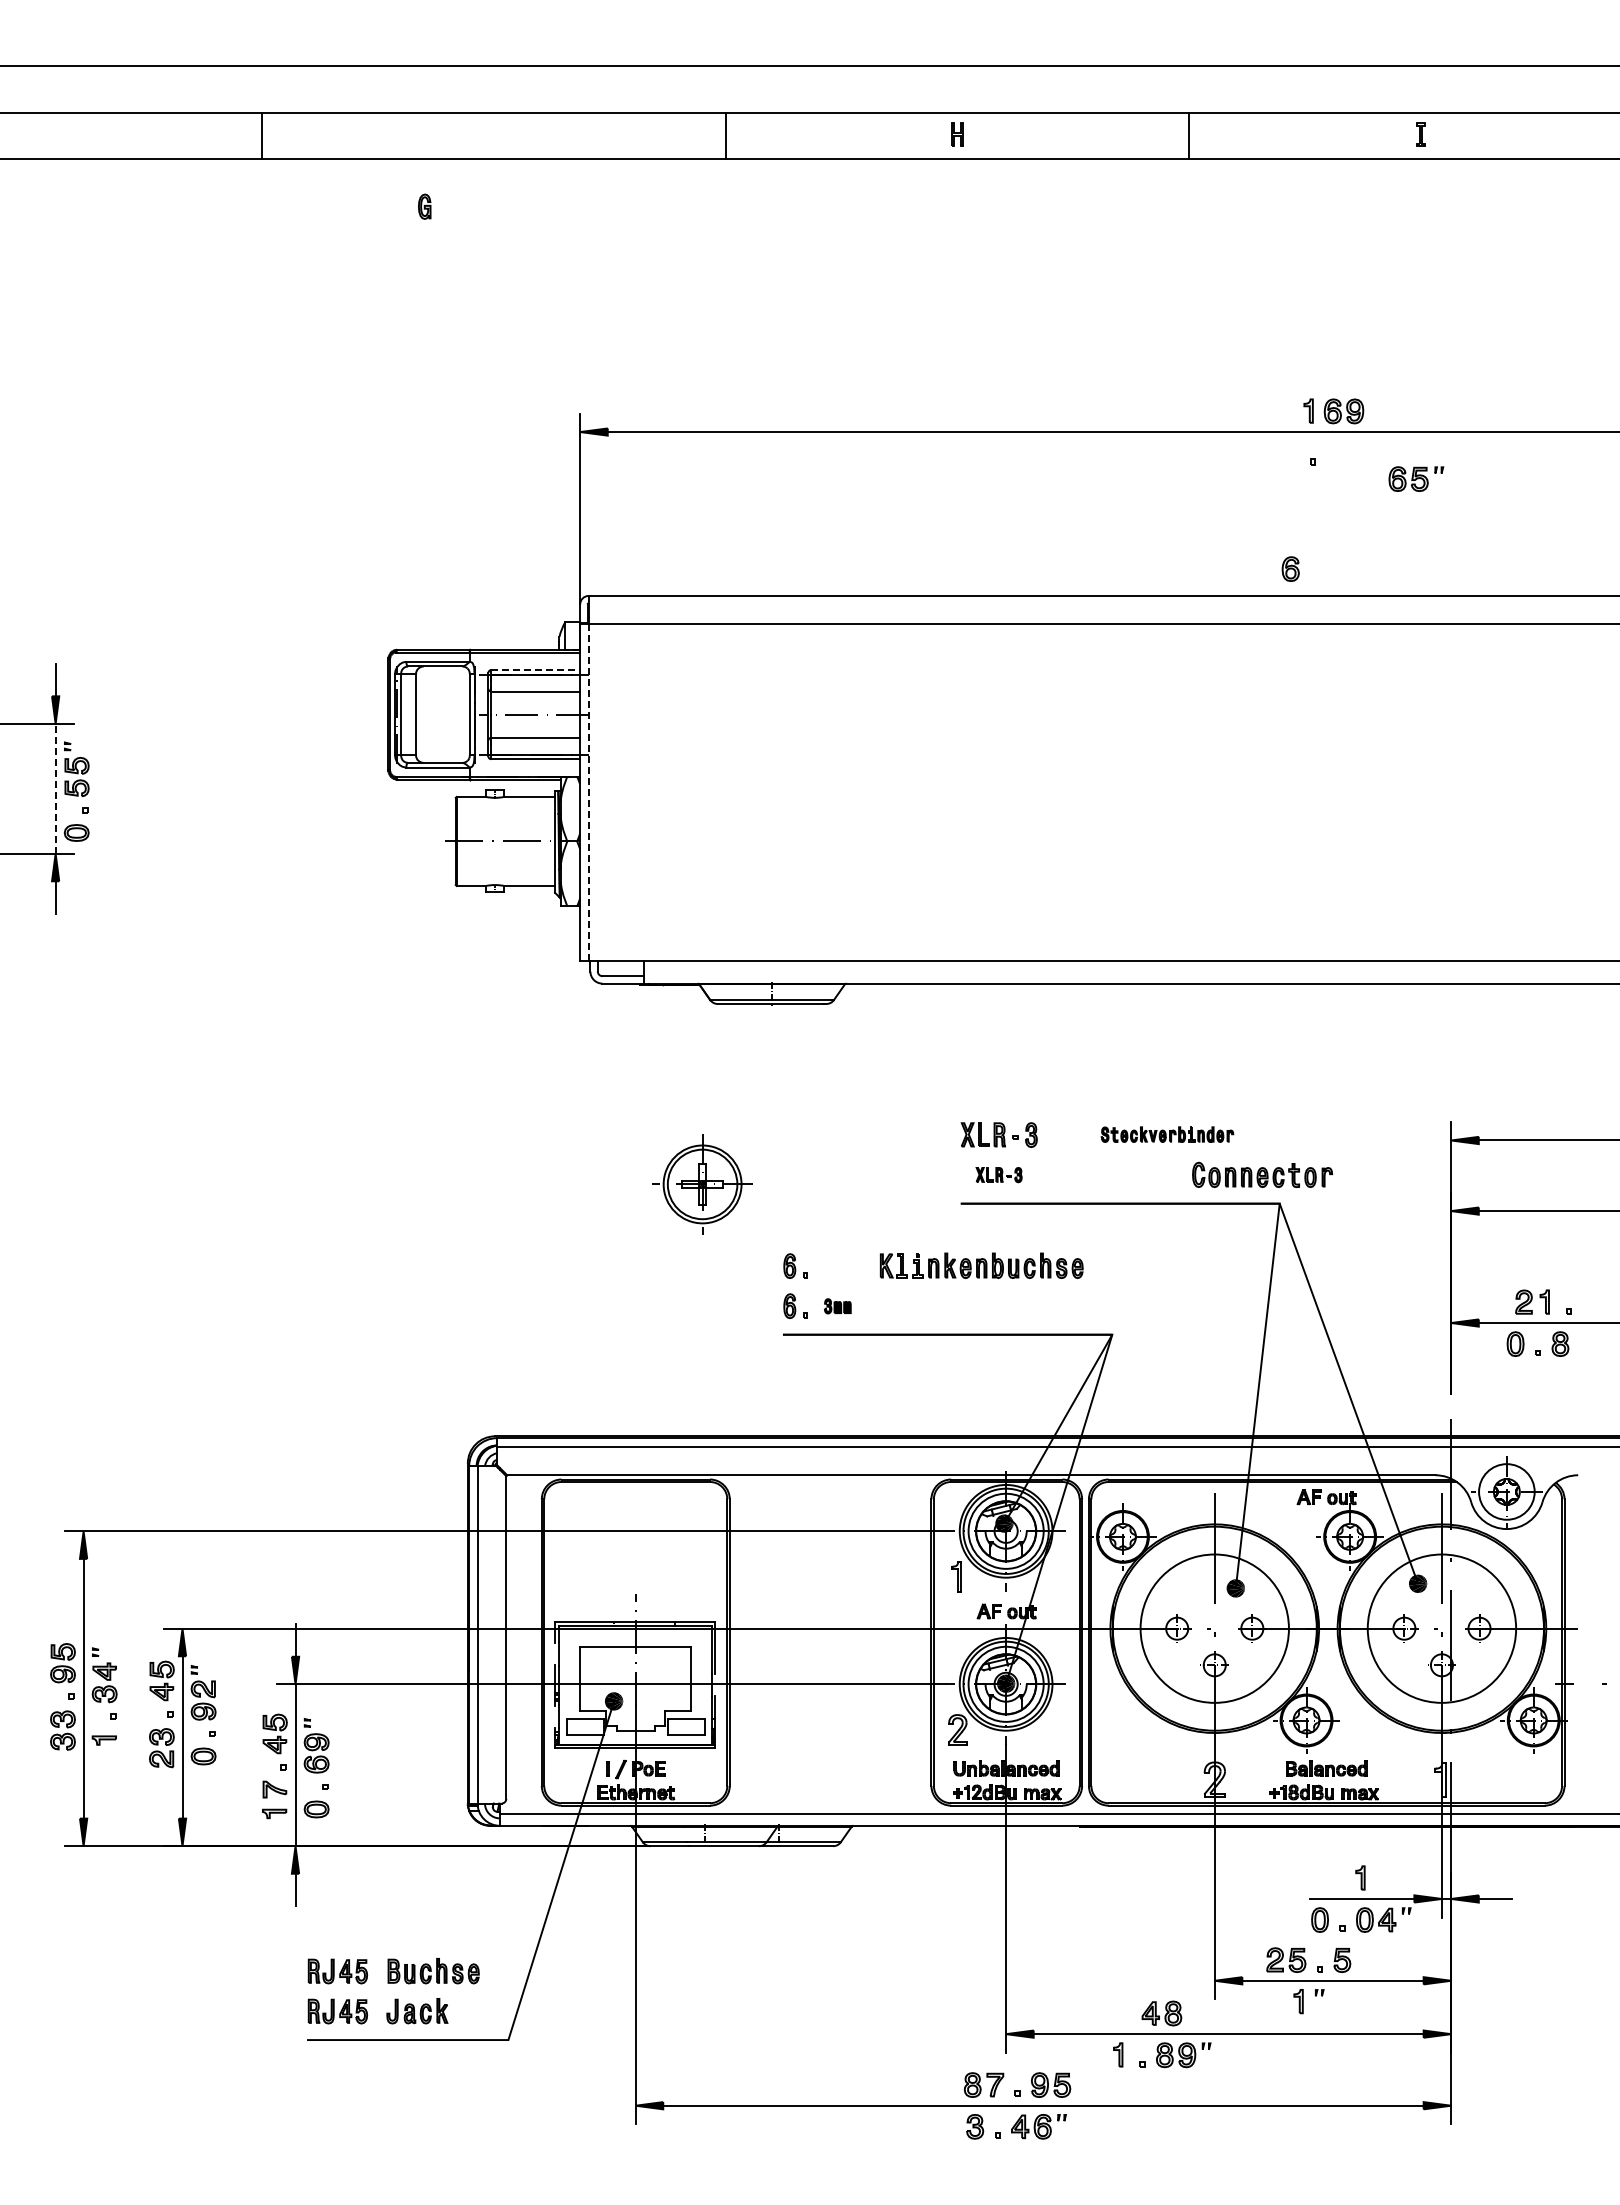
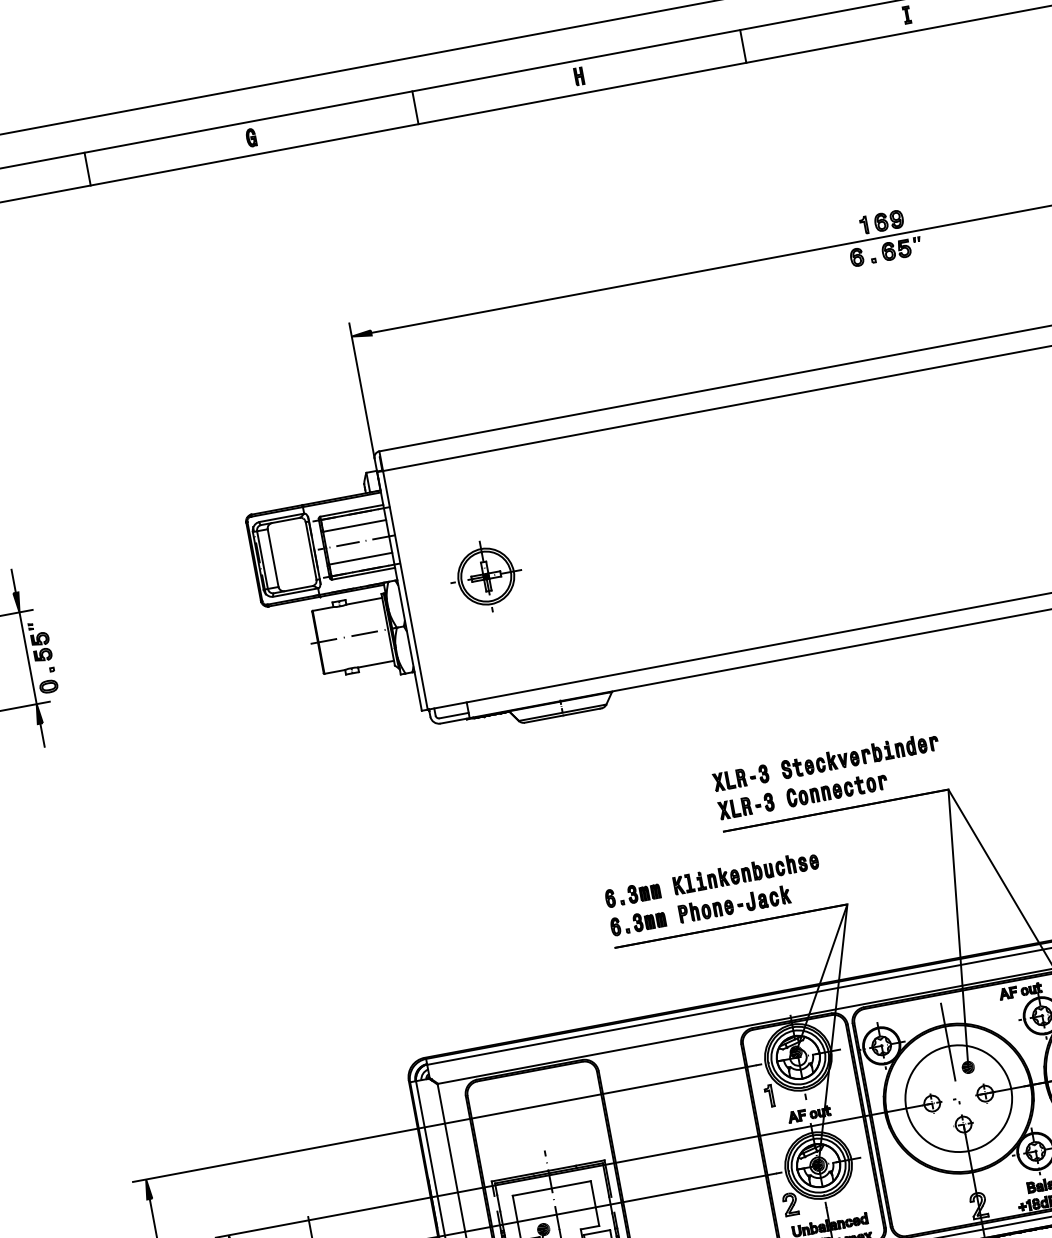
part: (424, 206) -> (251, 137), moved
part: (1416, 478) -> (901, 248), moved
part: (1290, 568) -> (856, 257), moved
line: (535, 670) -> (351, 511), dashed -> solid
line: (55, 788) -> (27, 658), dashed -> solid
line: (588, 792) -> (405, 590), dashed -> solid
part: (1167, 1134) -> (859, 755), size x1.67
part: (998, 1174) -> (745, 806), size x1.67
part: (1262, 1174) -> (836, 789), moved
part: (702, 1184) -> (486, 576), moved
part: (837, 1265) -> (643, 891), added
part: (958, 1305) -> (734, 904), added
part: (837, 1306) -> (649, 920), size x1.67

